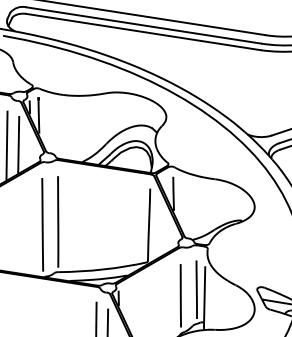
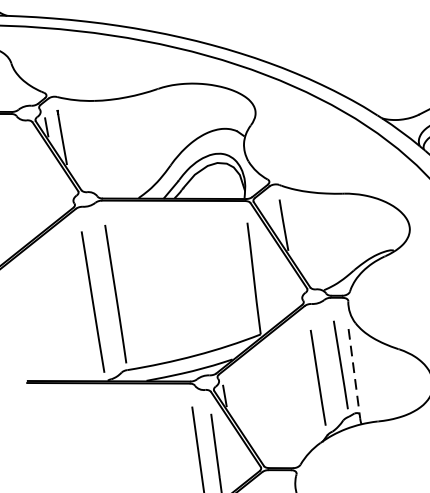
line: (18, 144) -> (38, 186), removed
line: (6, 145) -> (20, 190), removed
line: (204, 297) -> (354, 374), solid -> dashed

